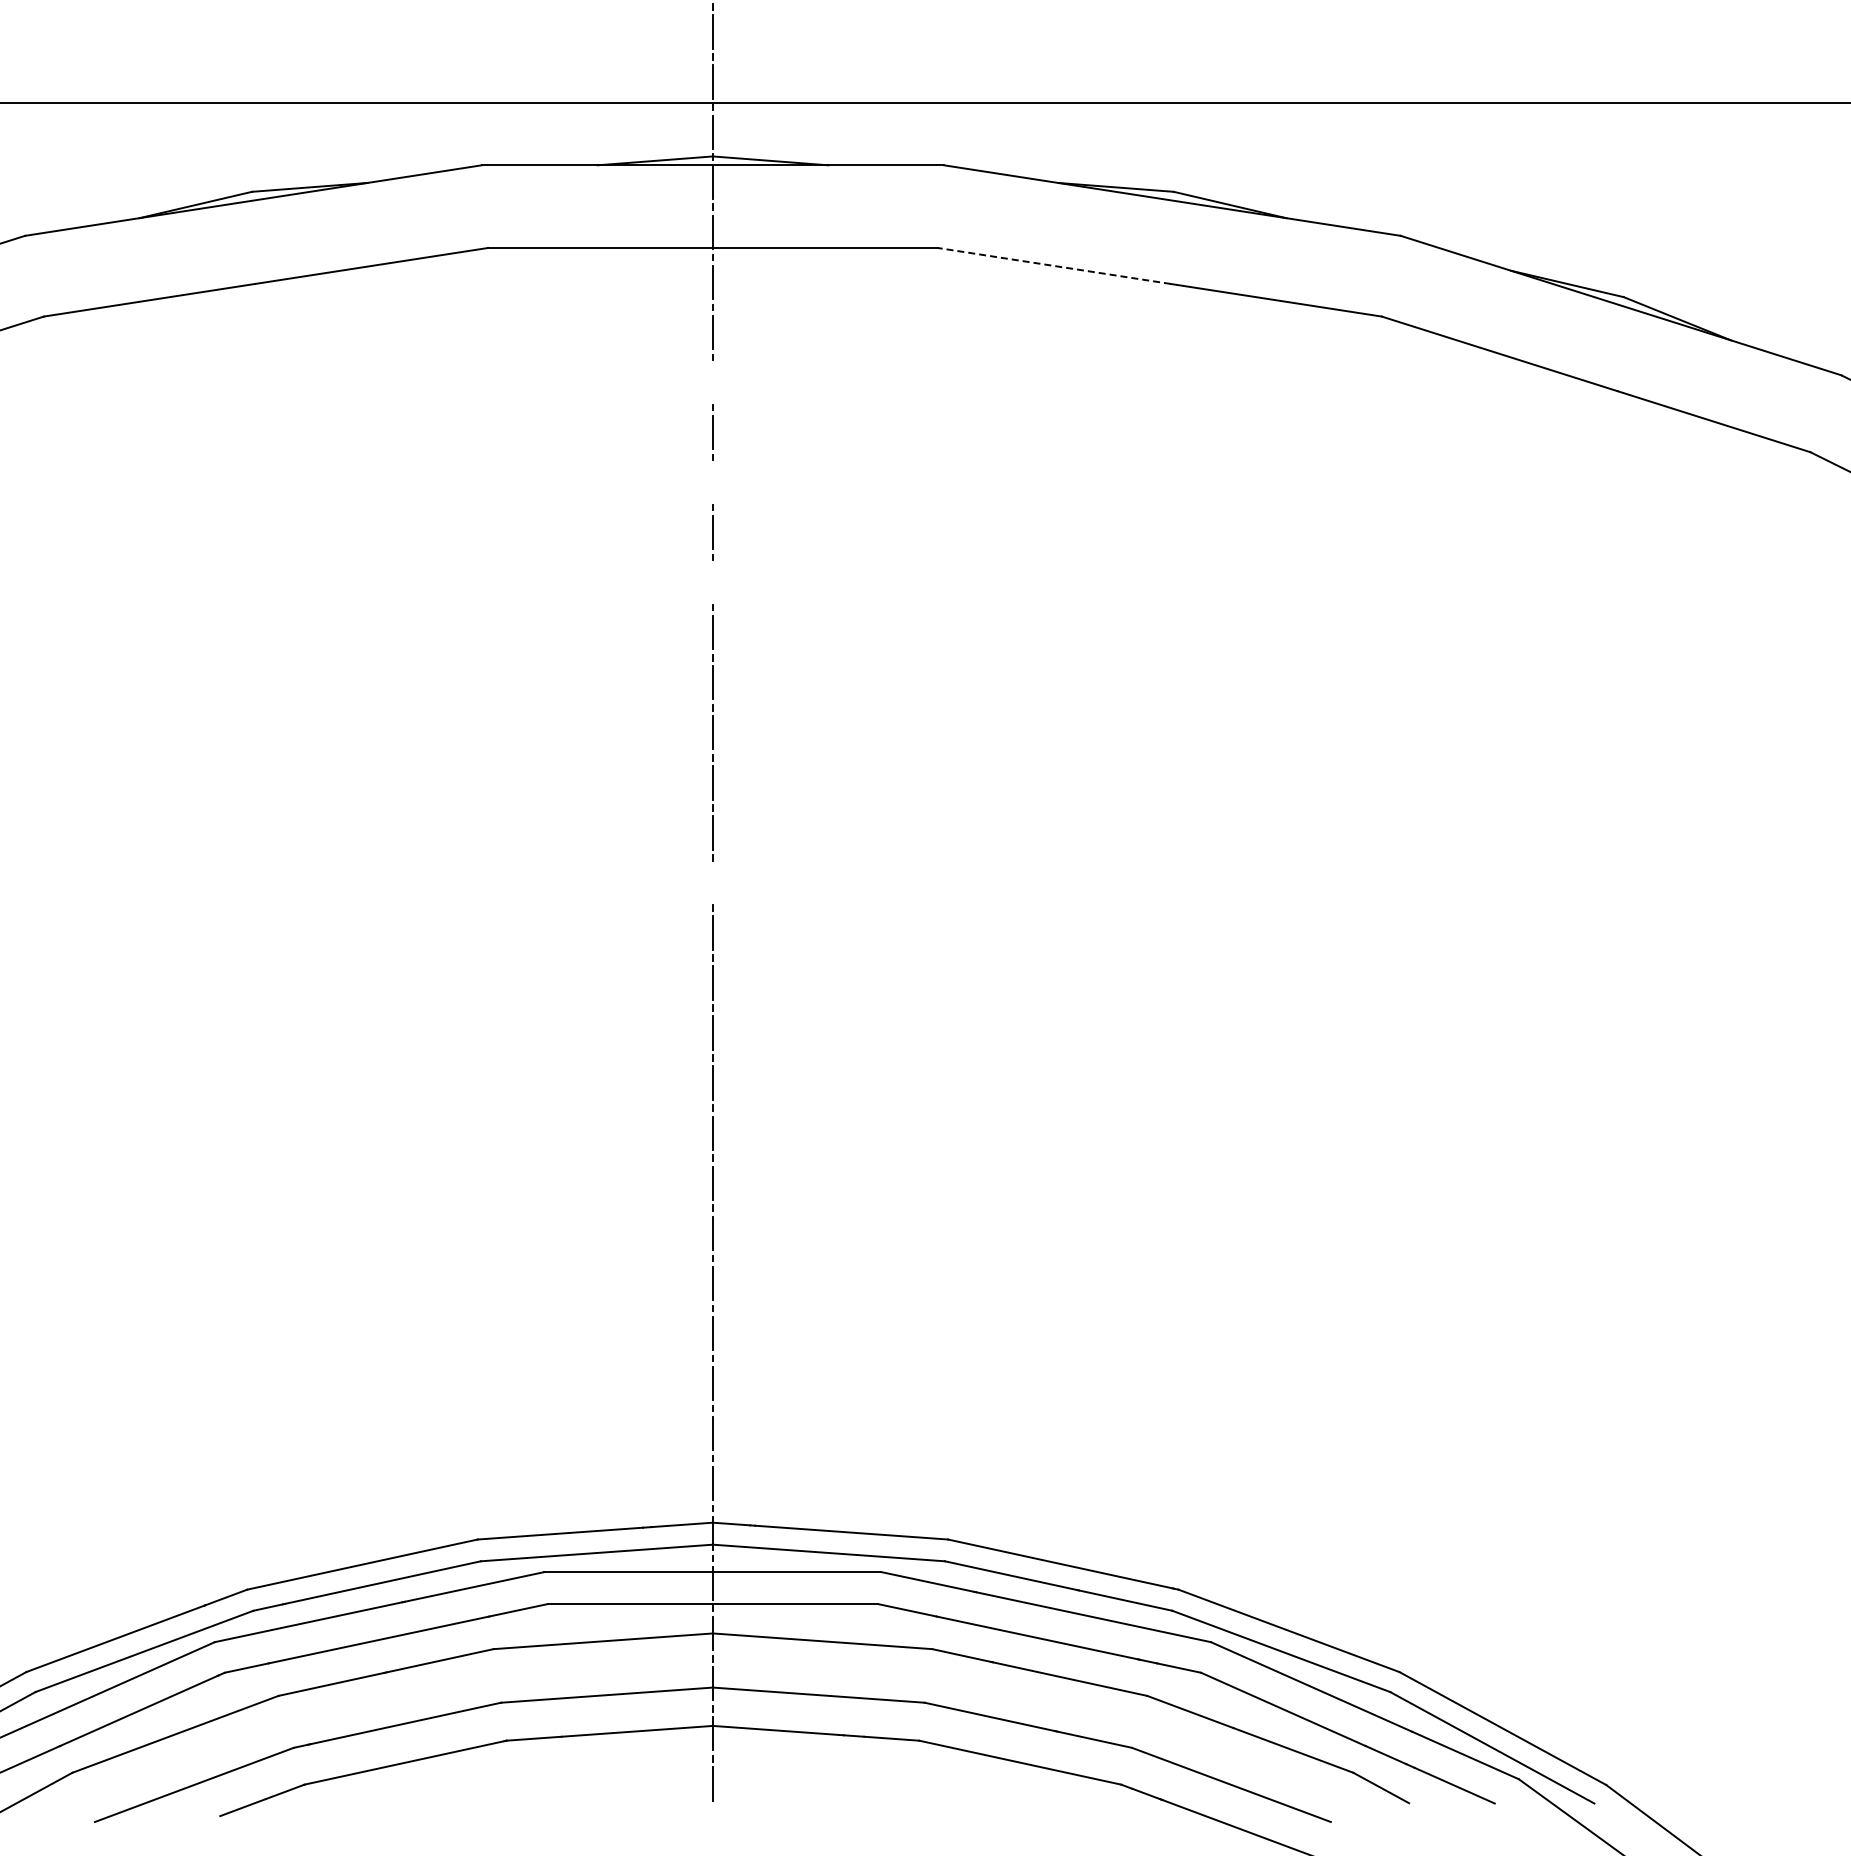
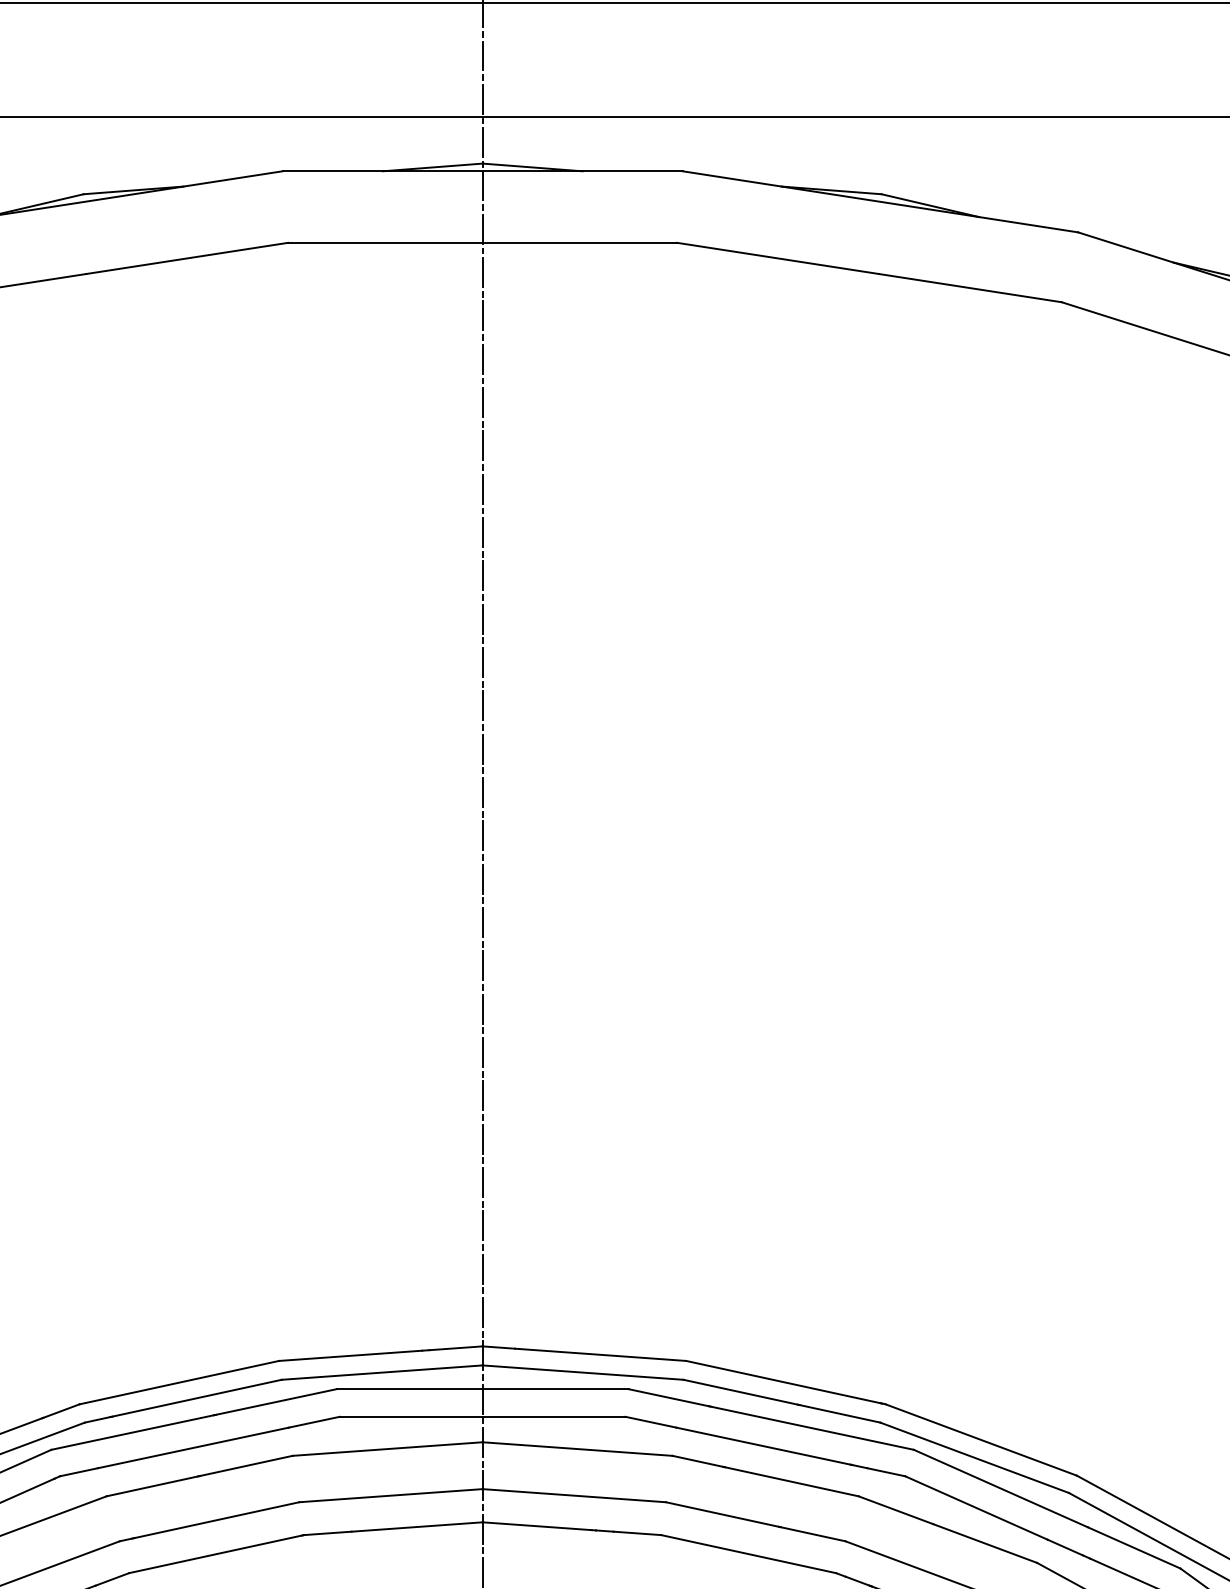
line: (1054, 265) -> (778, 258), dashed -> solid
line: (713, 382) -> (483, 359), added
line: (713, 482) -> (483, 445), added
line: (713, 582) -> (483, 532), added
line: (713, 882) -> (483, 792), added

